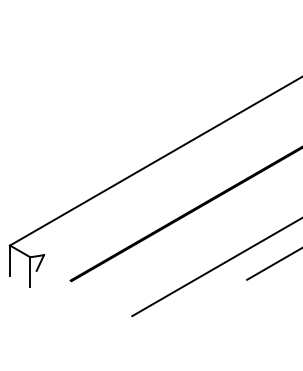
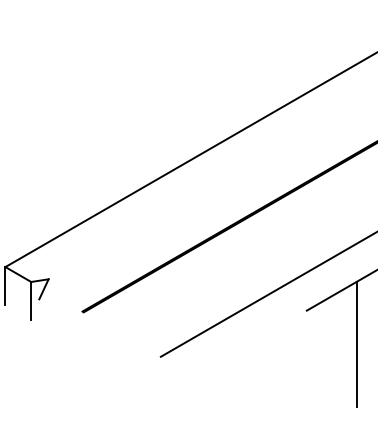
line: (286, 306) -> (356, 344), added

